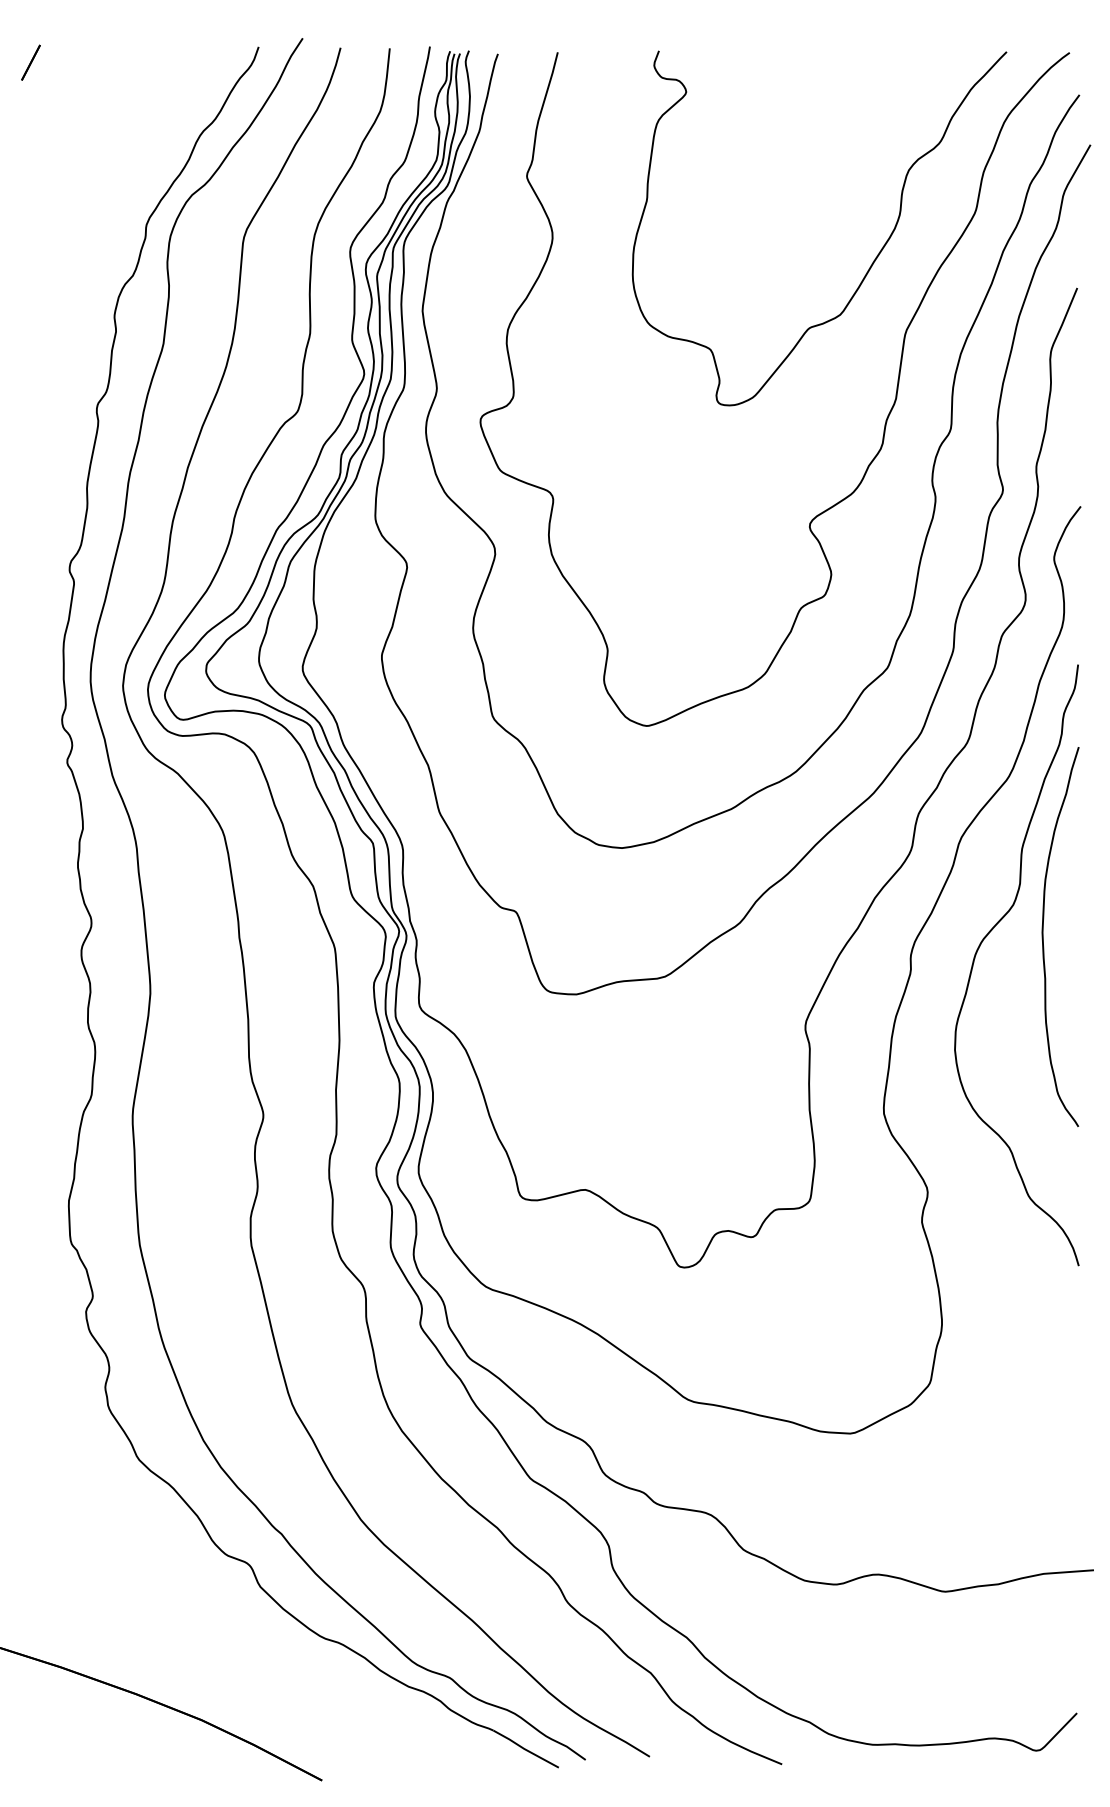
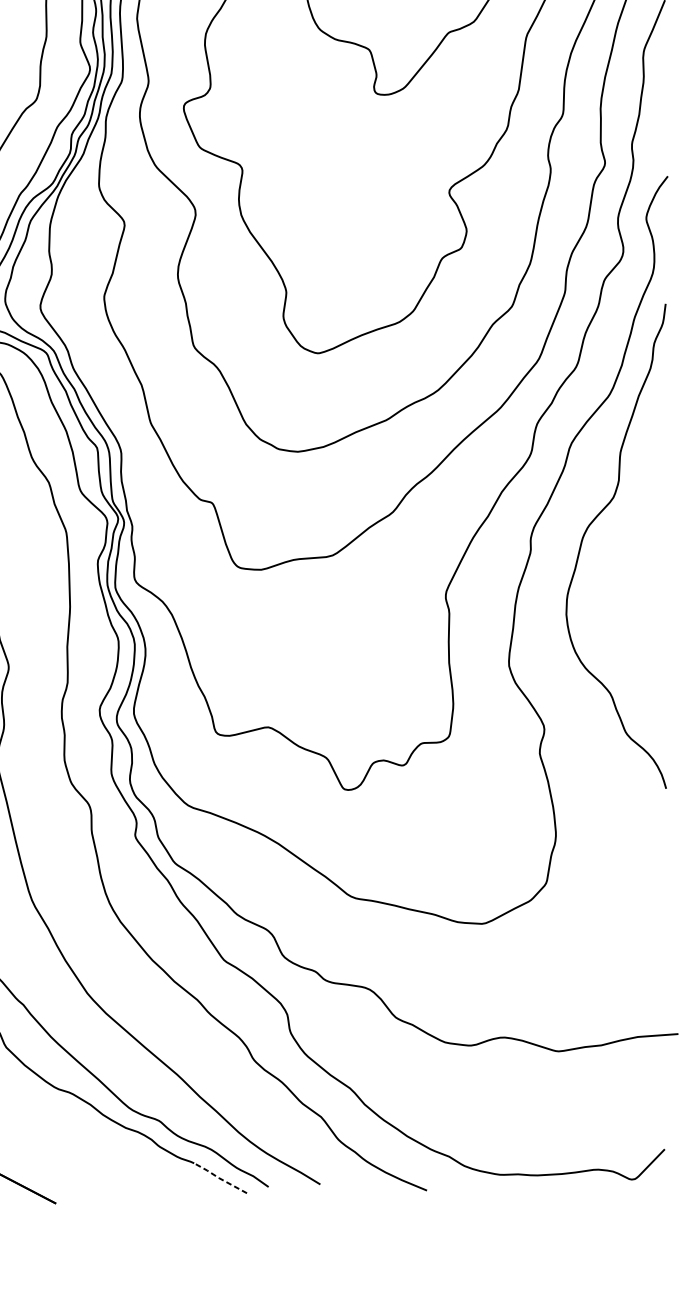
curve: (1043, 936) -> (637, 523), removed
line: (524, 1748) -> (219, 1177), solid -> dashed

